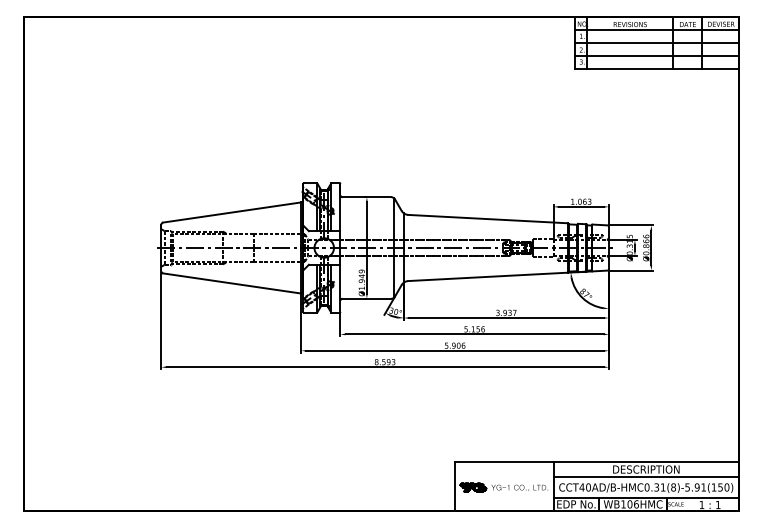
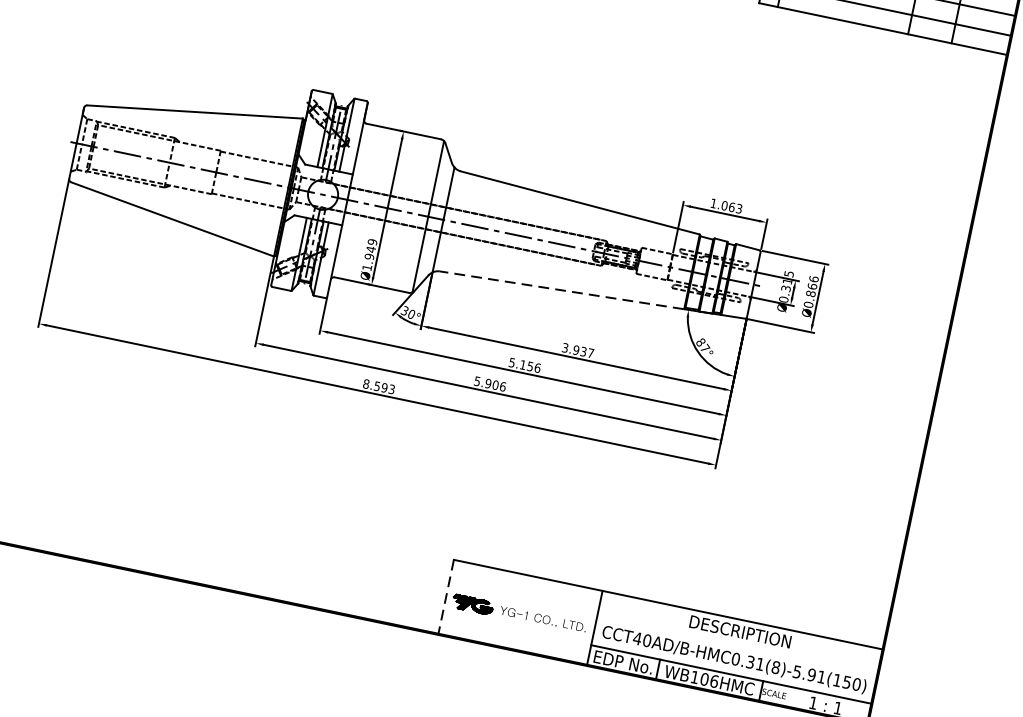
line: (487, 276) -> (561, 289), solid -> dashed
line: (646, 477) -> (738, 643), removed
line: (455, 486) -> (446, 597), solid -> dashed

